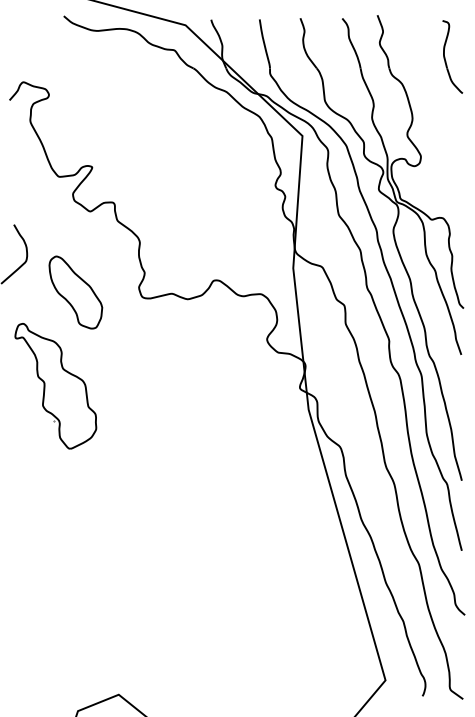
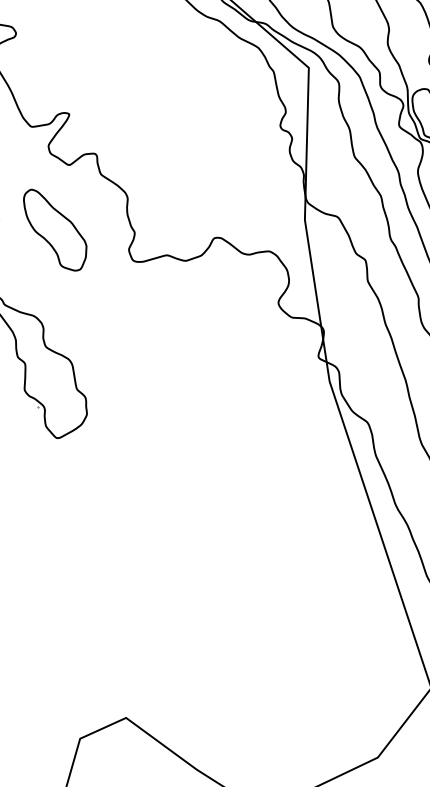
part: (75, 292) -> (55, 230), moved

